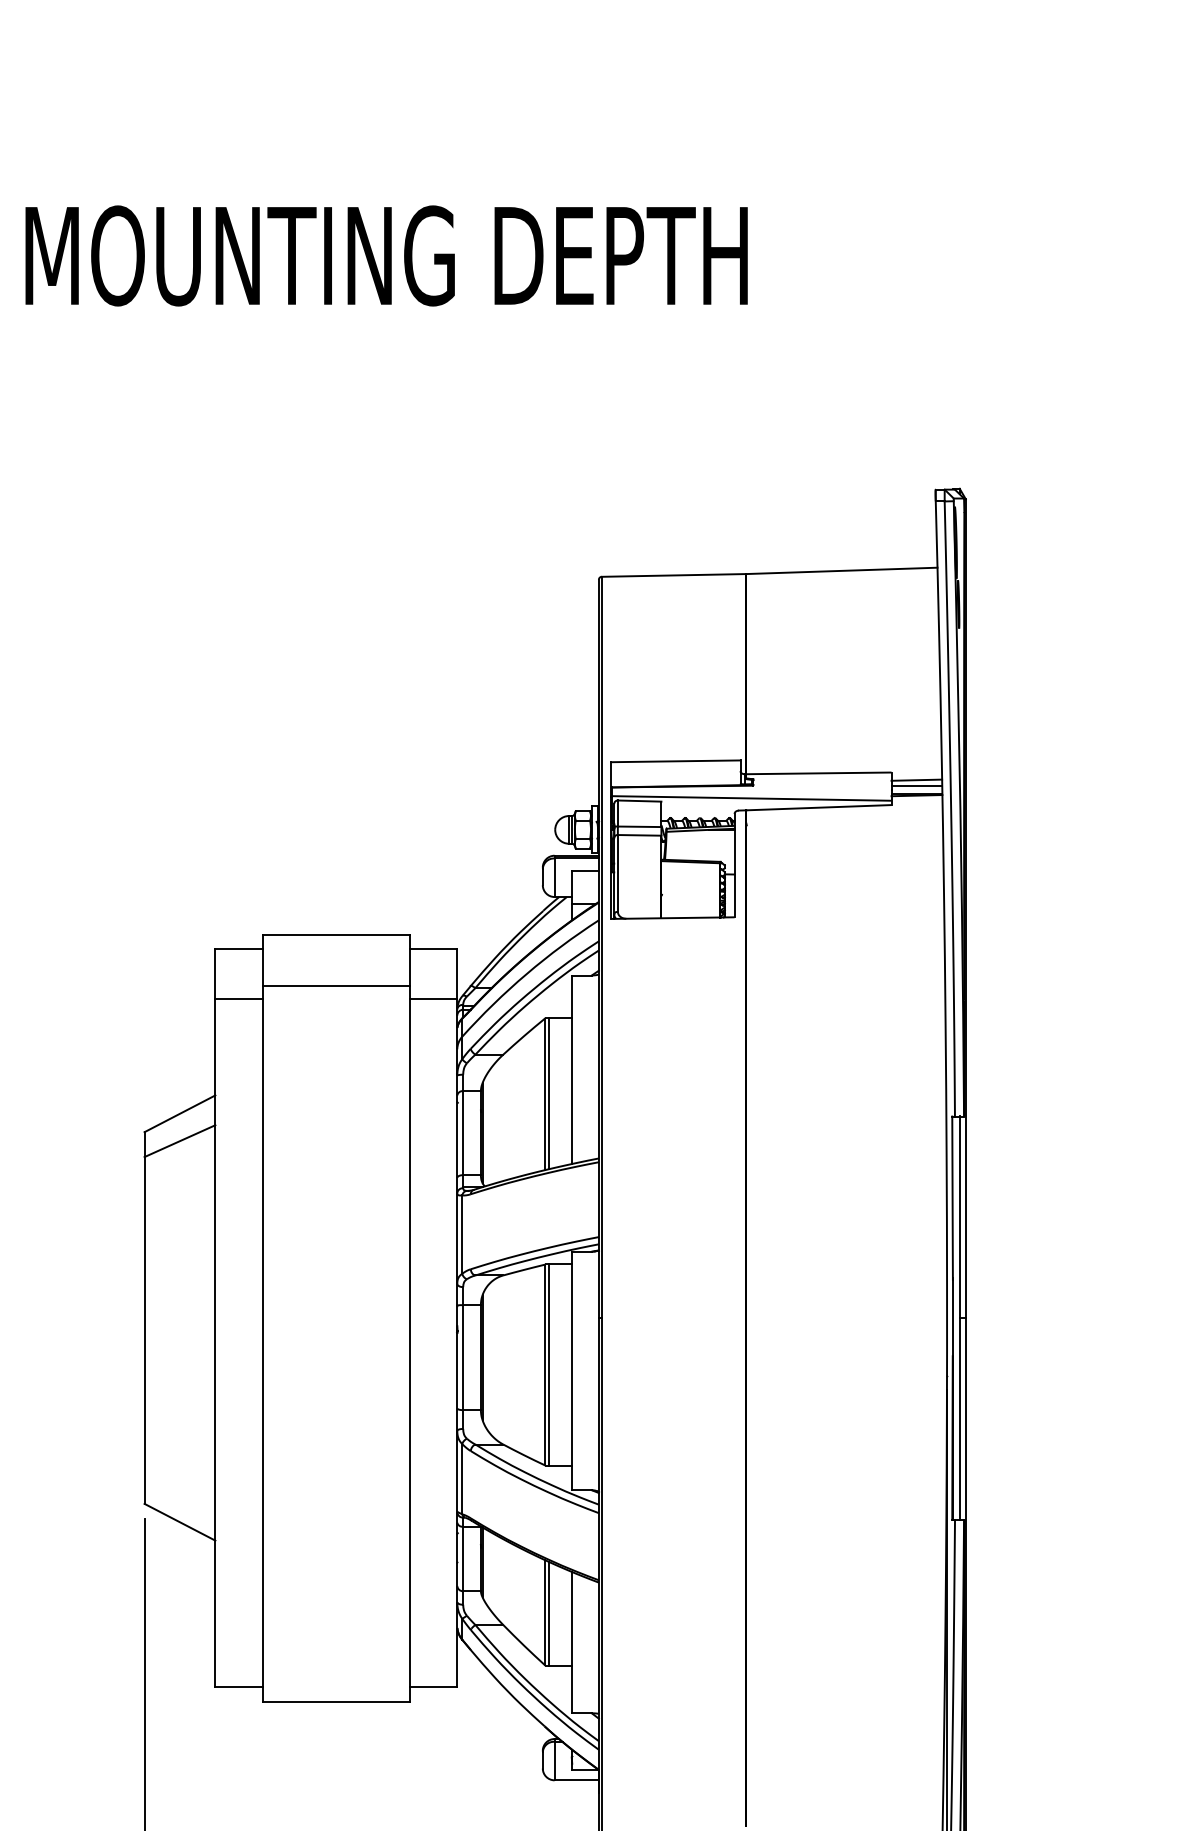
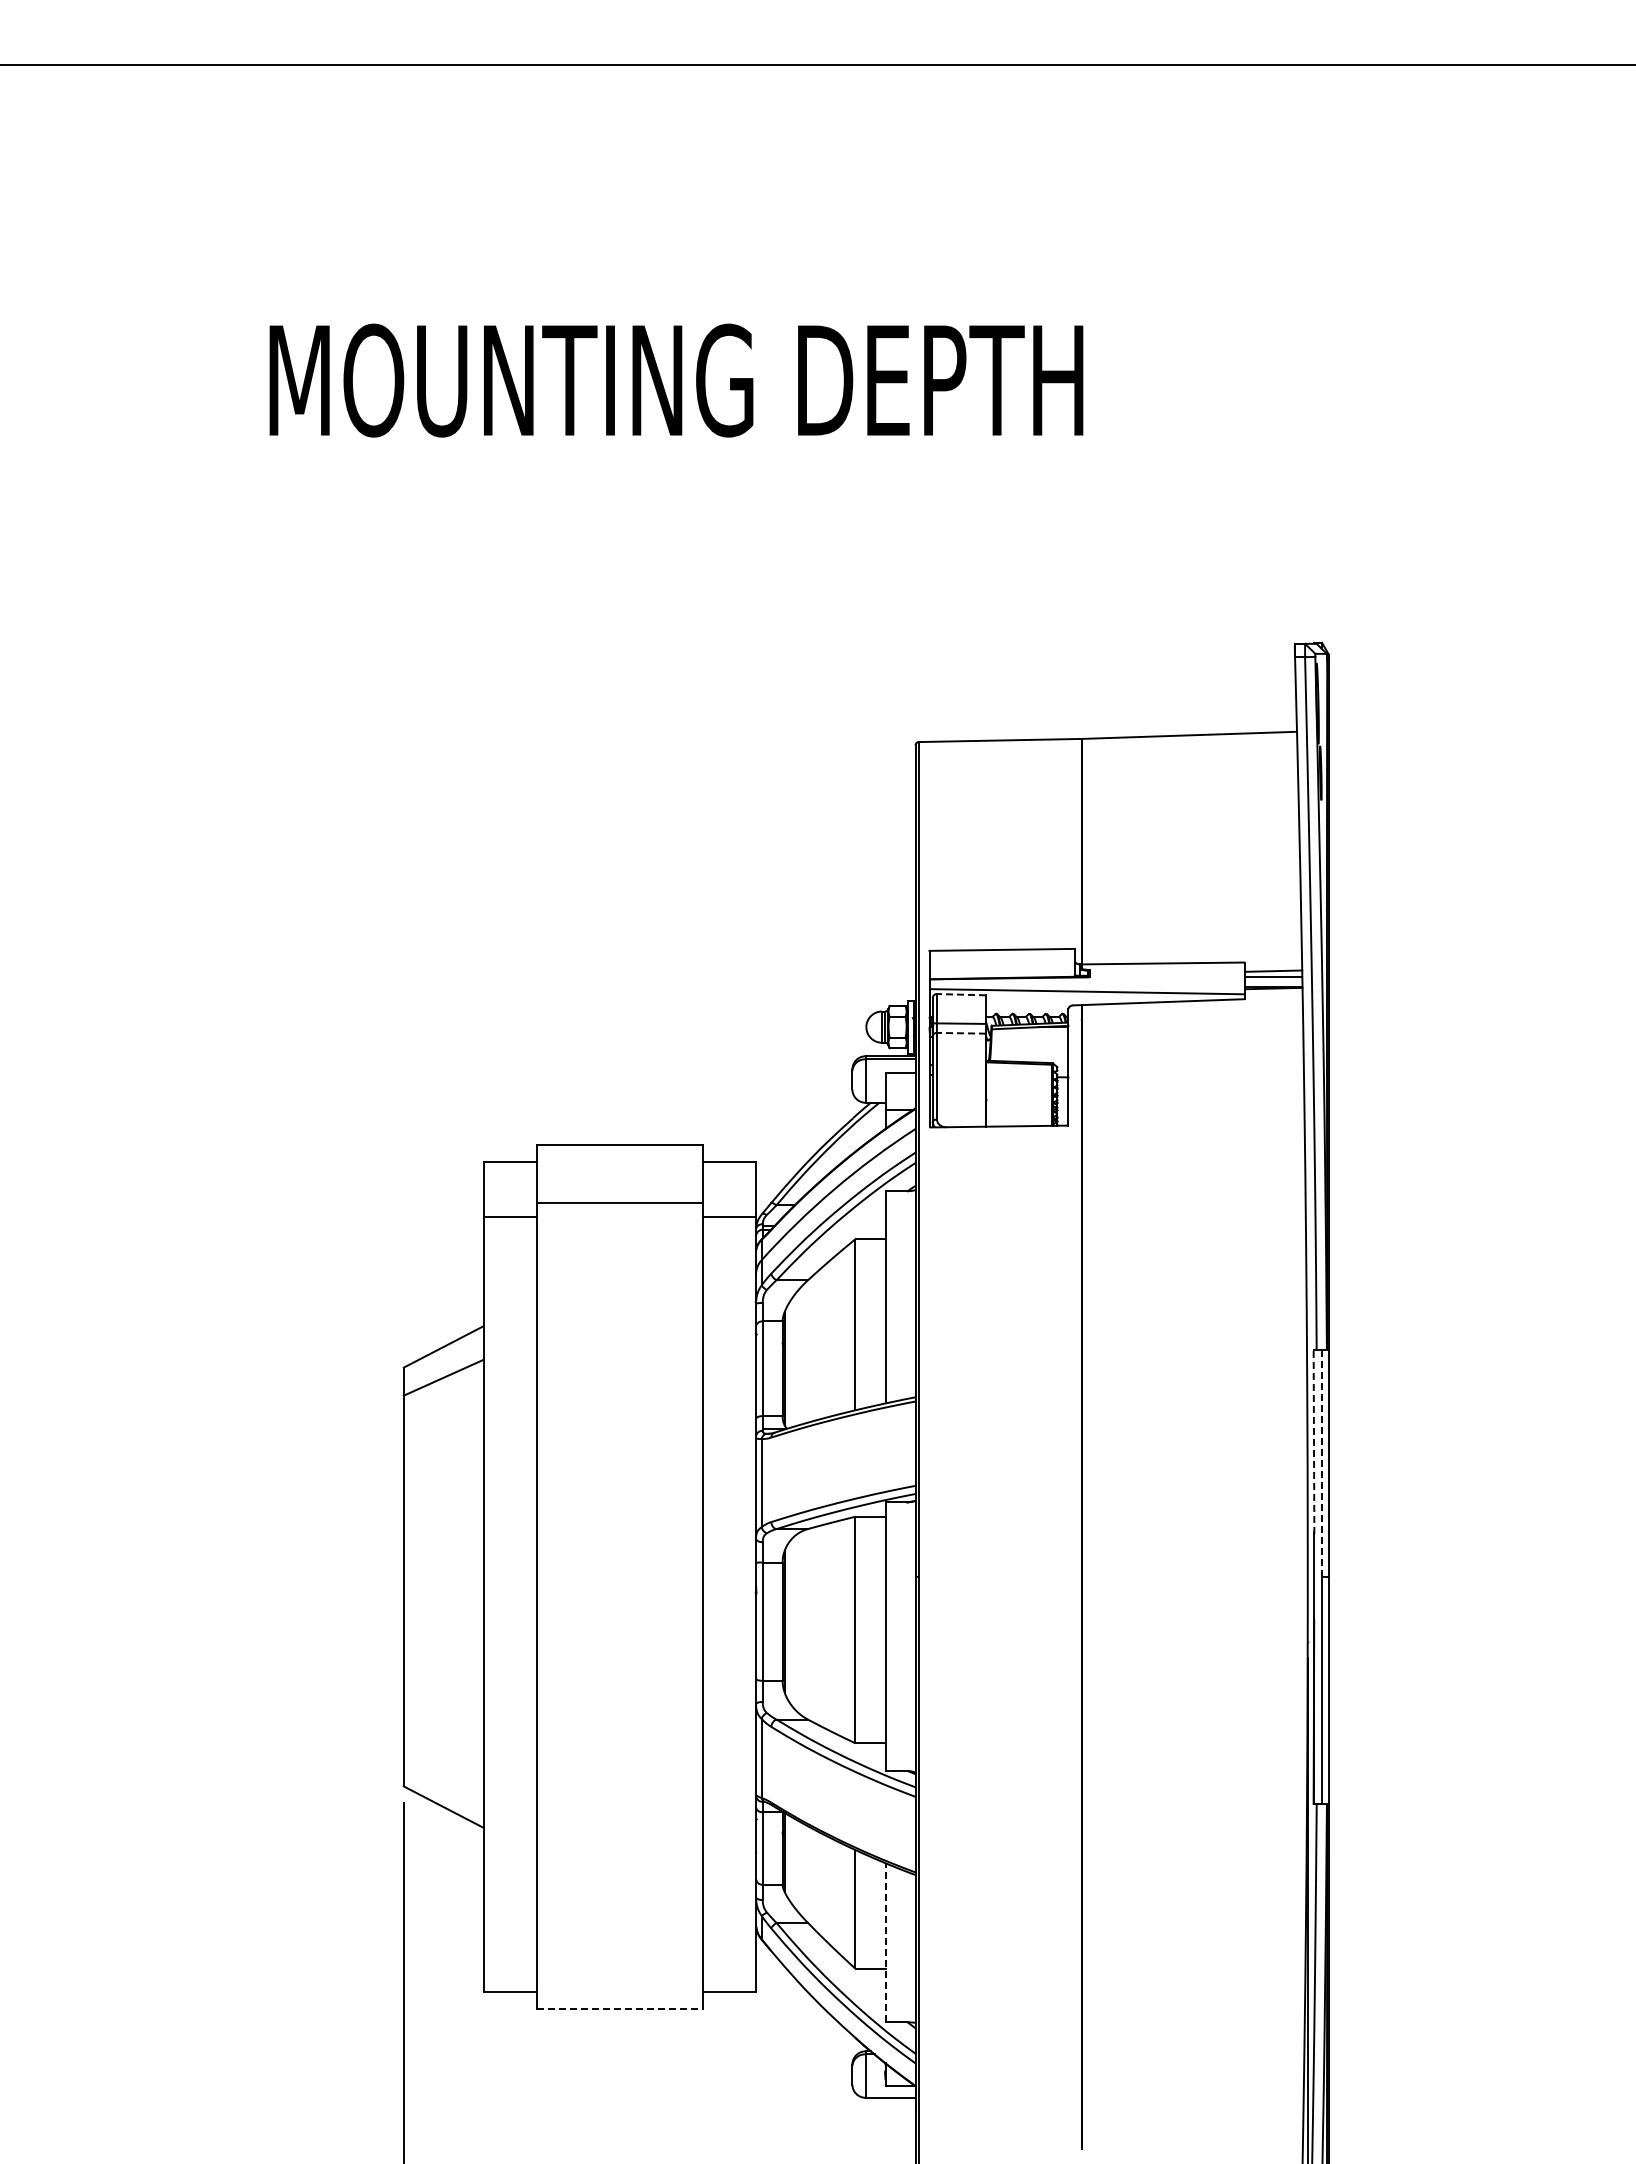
line: (639, 800) -> (961, 994), solid -> dashed
line: (639, 835) -> (961, 1033), solid -> dashed
line: (549, 1093) -> (859, 1324), removed
line: (953, 1198) -> (1314, 1442), solid -> dashed
line: (960, 1217) -> (1322, 1463), solid -> dashed
line: (549, 1364) -> (859, 1629), removed
line: (549, 1613) -> (859, 1909), removed
line: (572, 1642) -> (885, 1942), solid -> dashed
line: (336, 1701) -> (620, 2009), solid -> dashed

